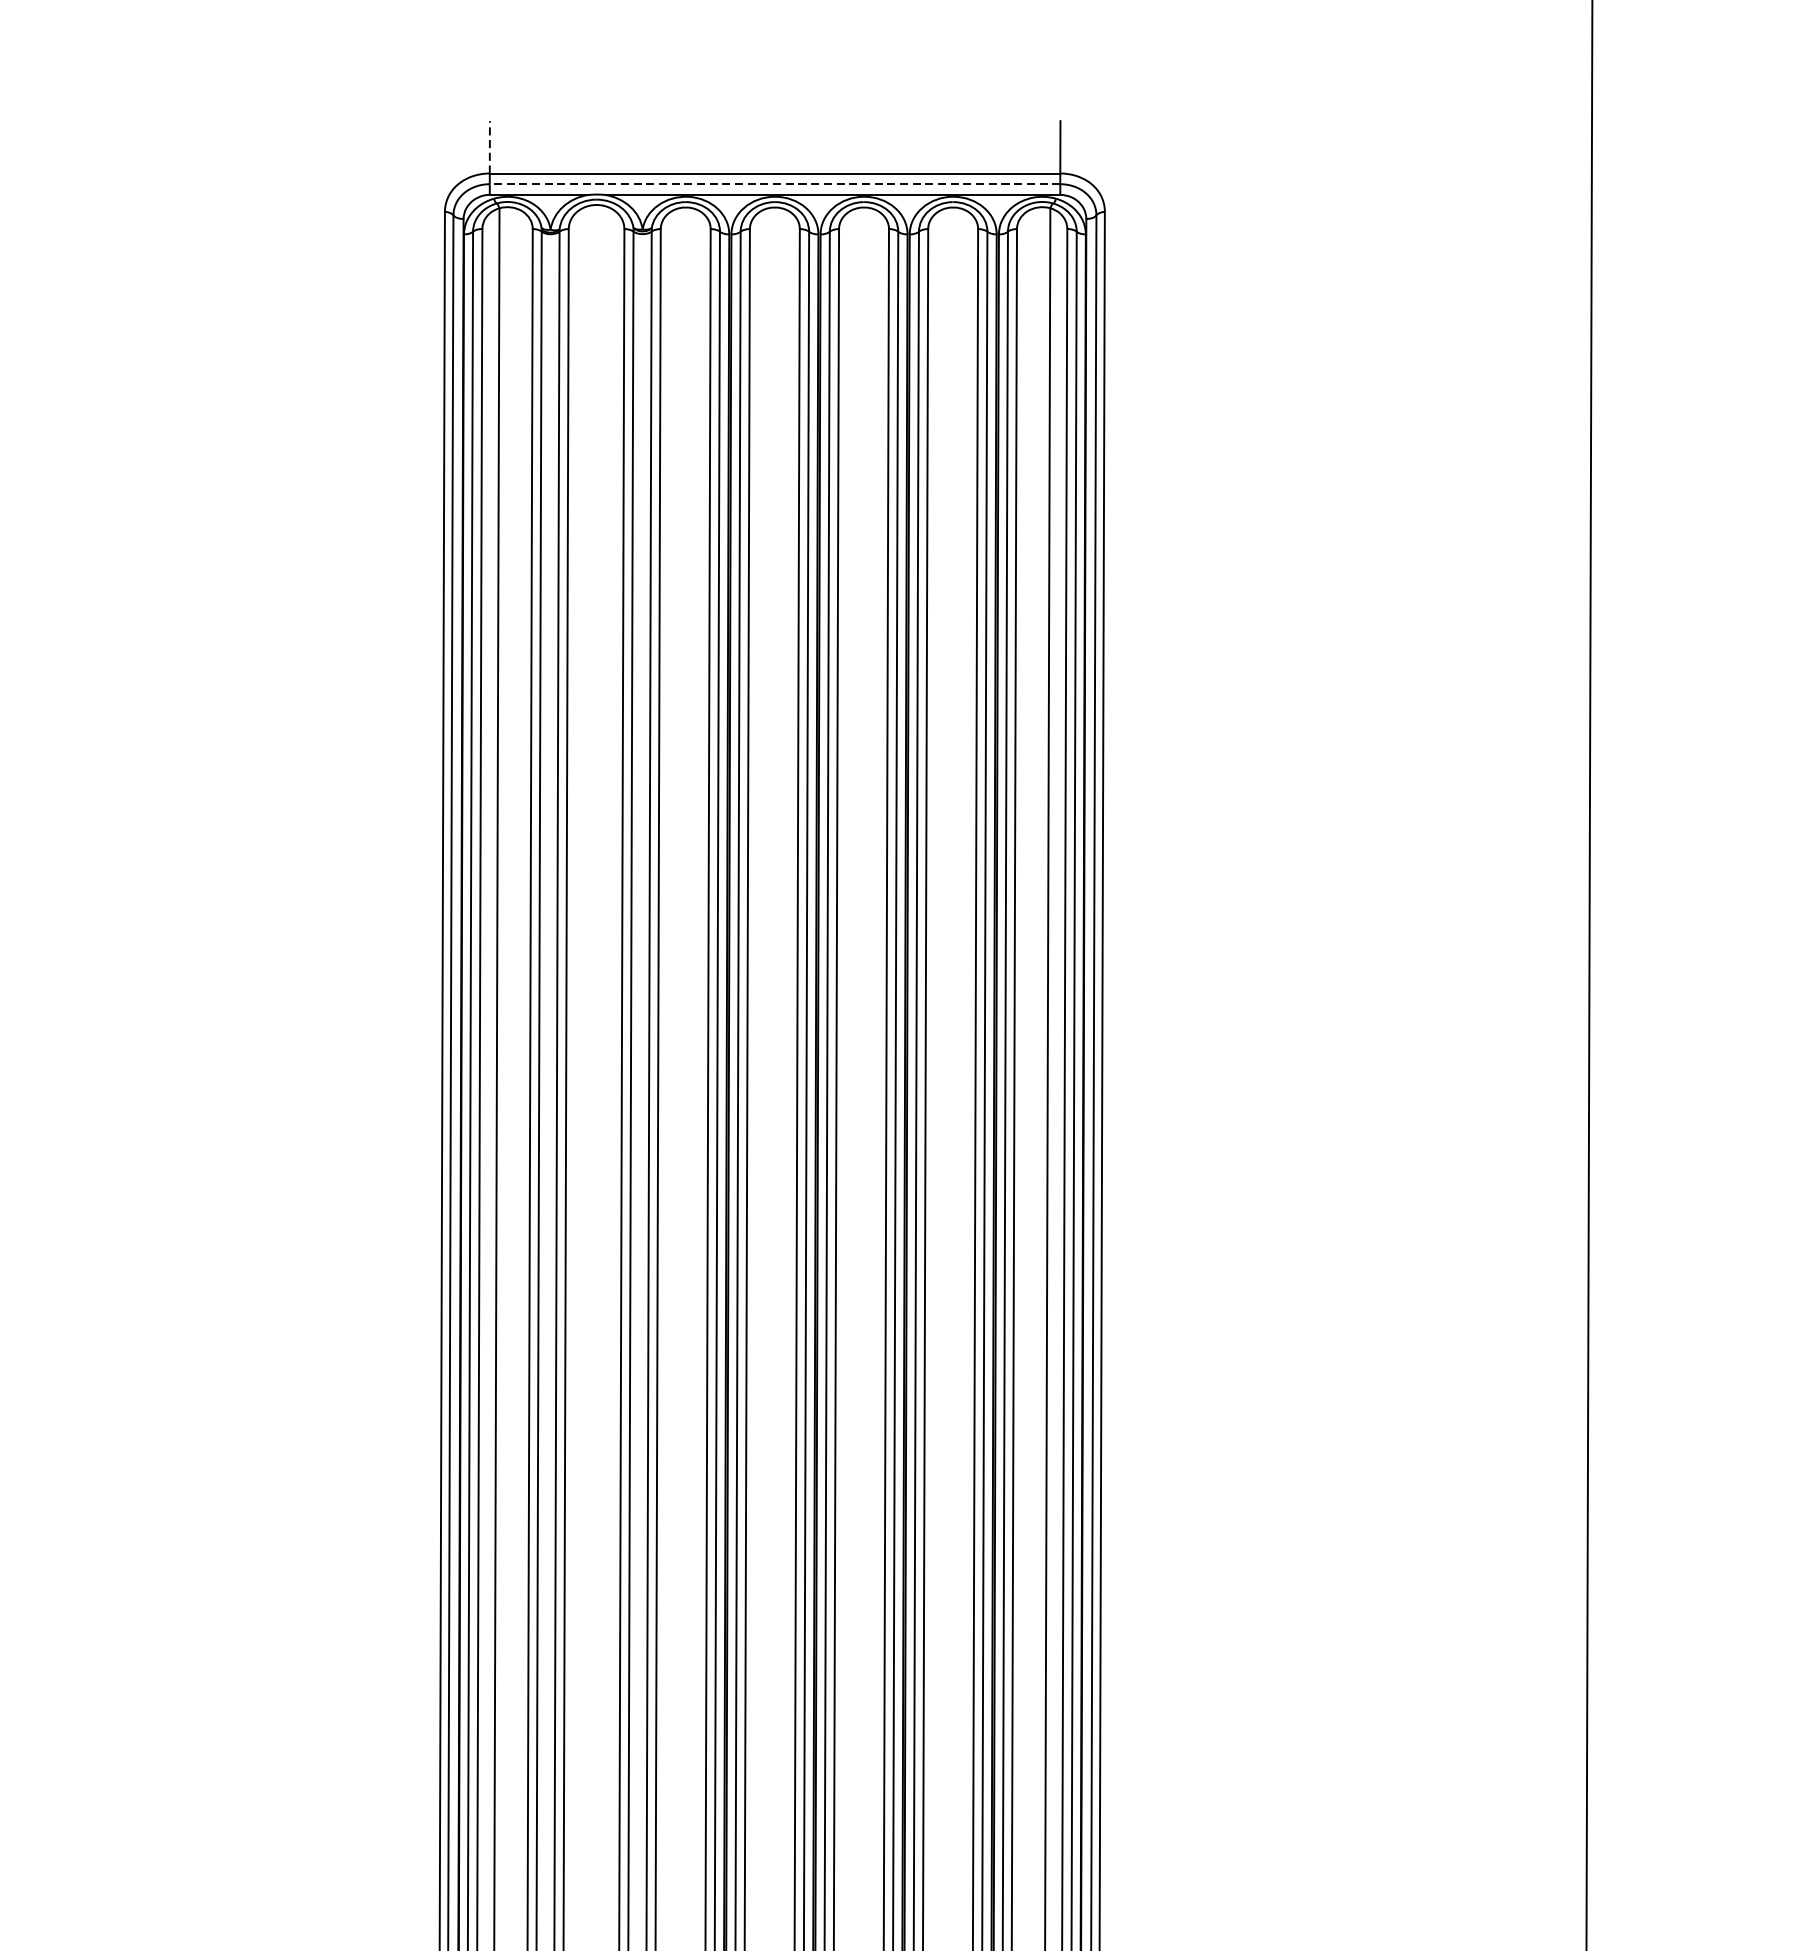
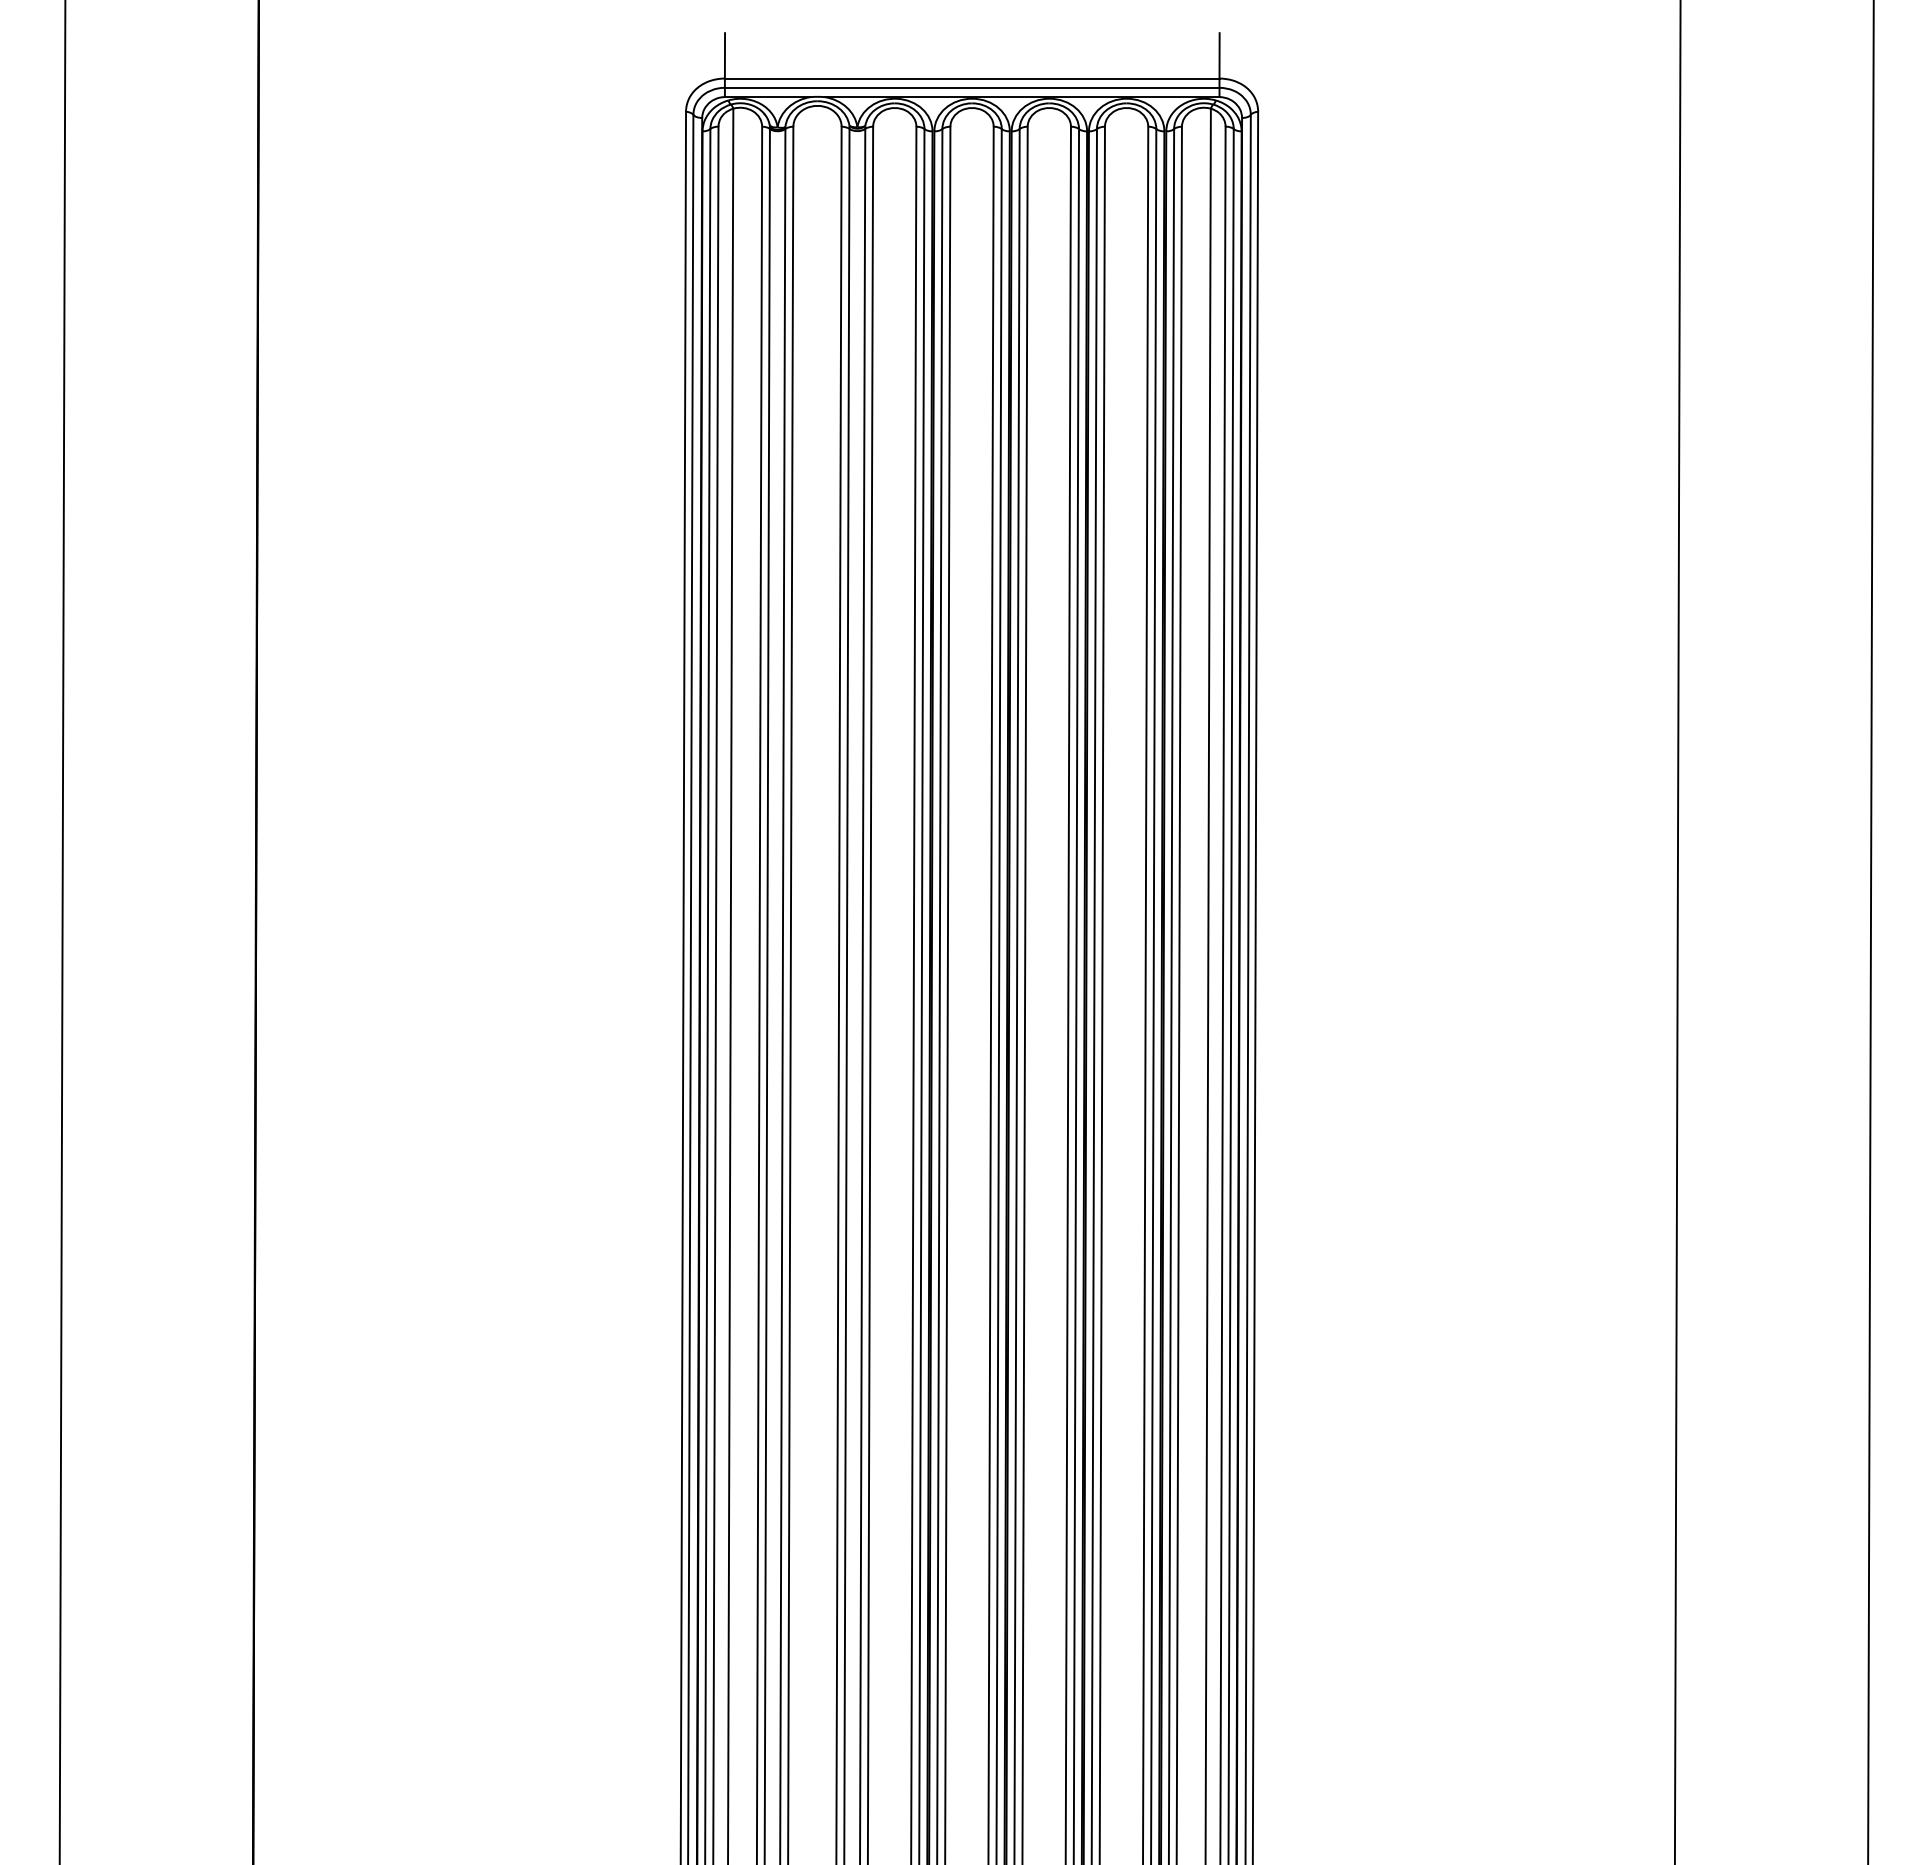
line: (489, 146) -> (724, 55), dashed -> solid
line: (774, 183) -> (971, 87), dashed -> solid

